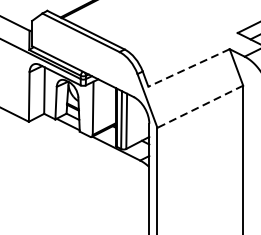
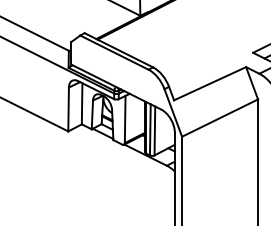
line: (189, 67) -> (210, 83), dashed -> solid
line: (199, 107) -> (219, 118), dashed -> solid

